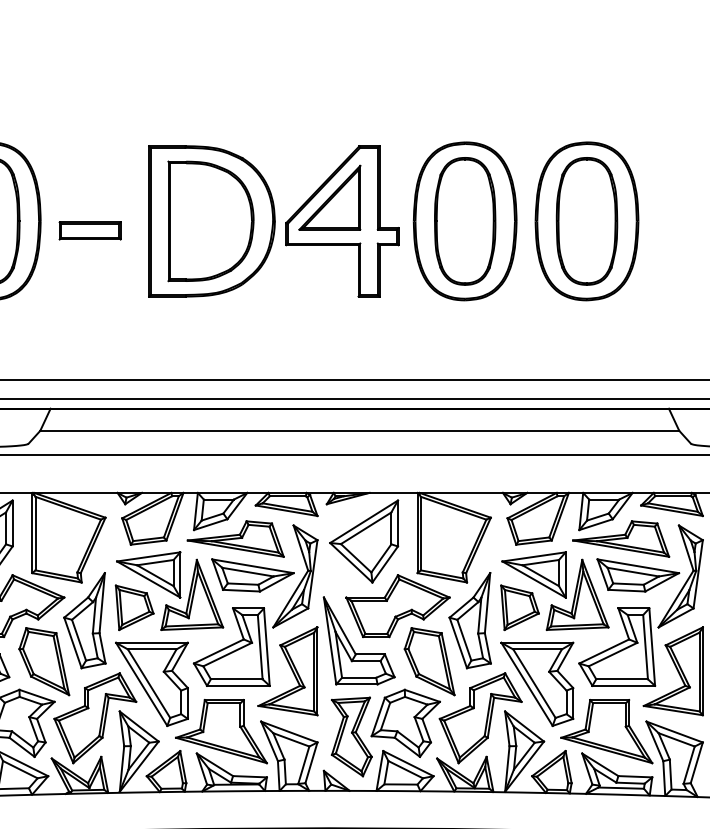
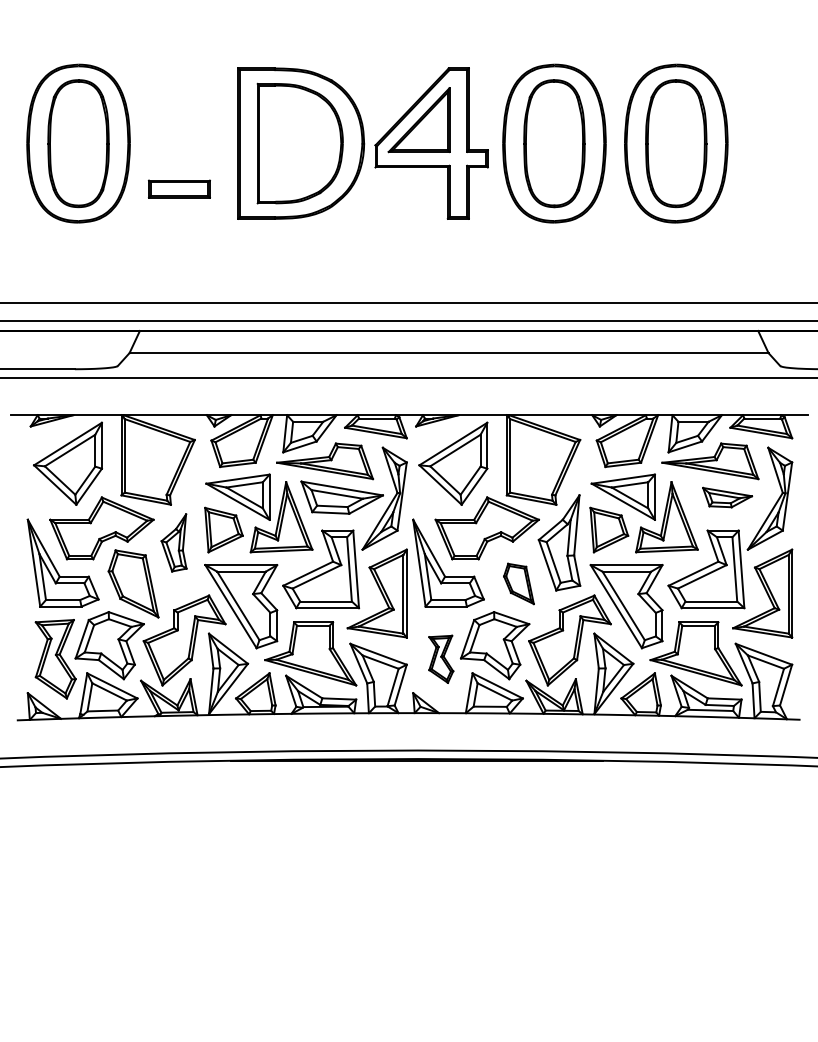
part: (90, 230) -> (179, 188), moved
part: (638, 575) -> (727, 497), size x0.6
part: (84, 620) -> (173, 542), size x0.6
part: (429, 661) -> (518, 583), size x0.6
part: (352, 737) -> (441, 659), size x0.6

